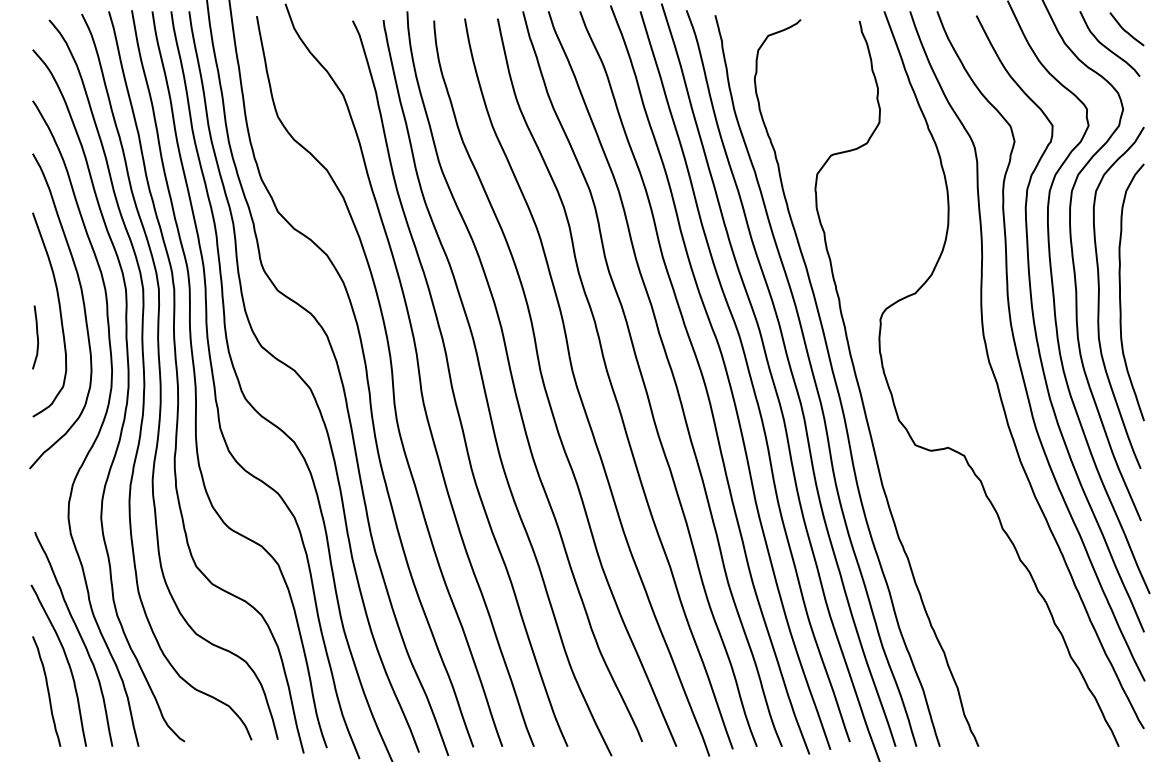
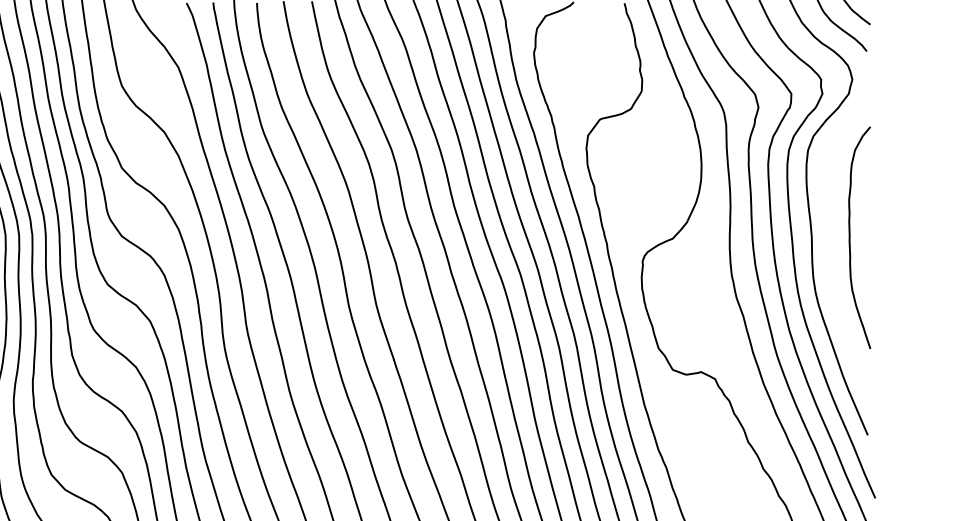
curve: (1099, 297) -> (831, 242), removed

